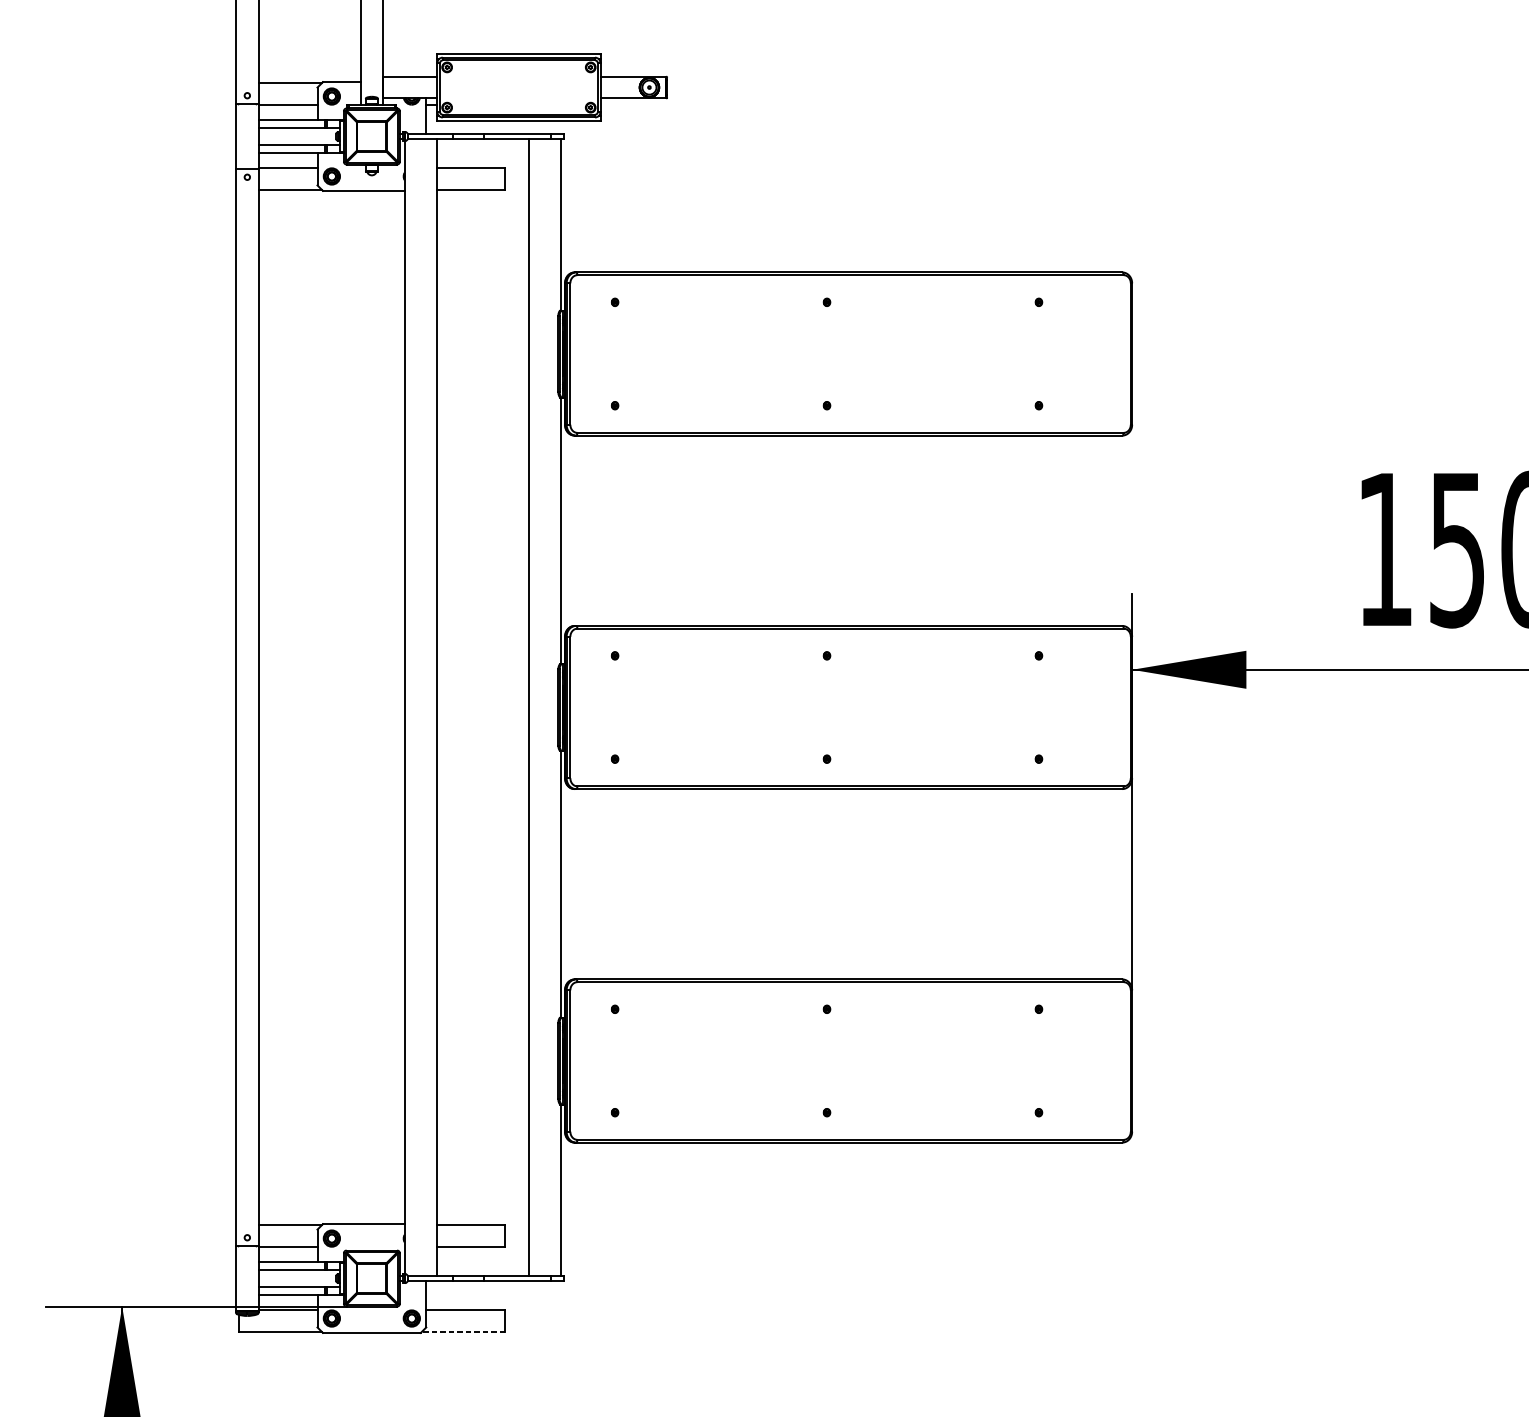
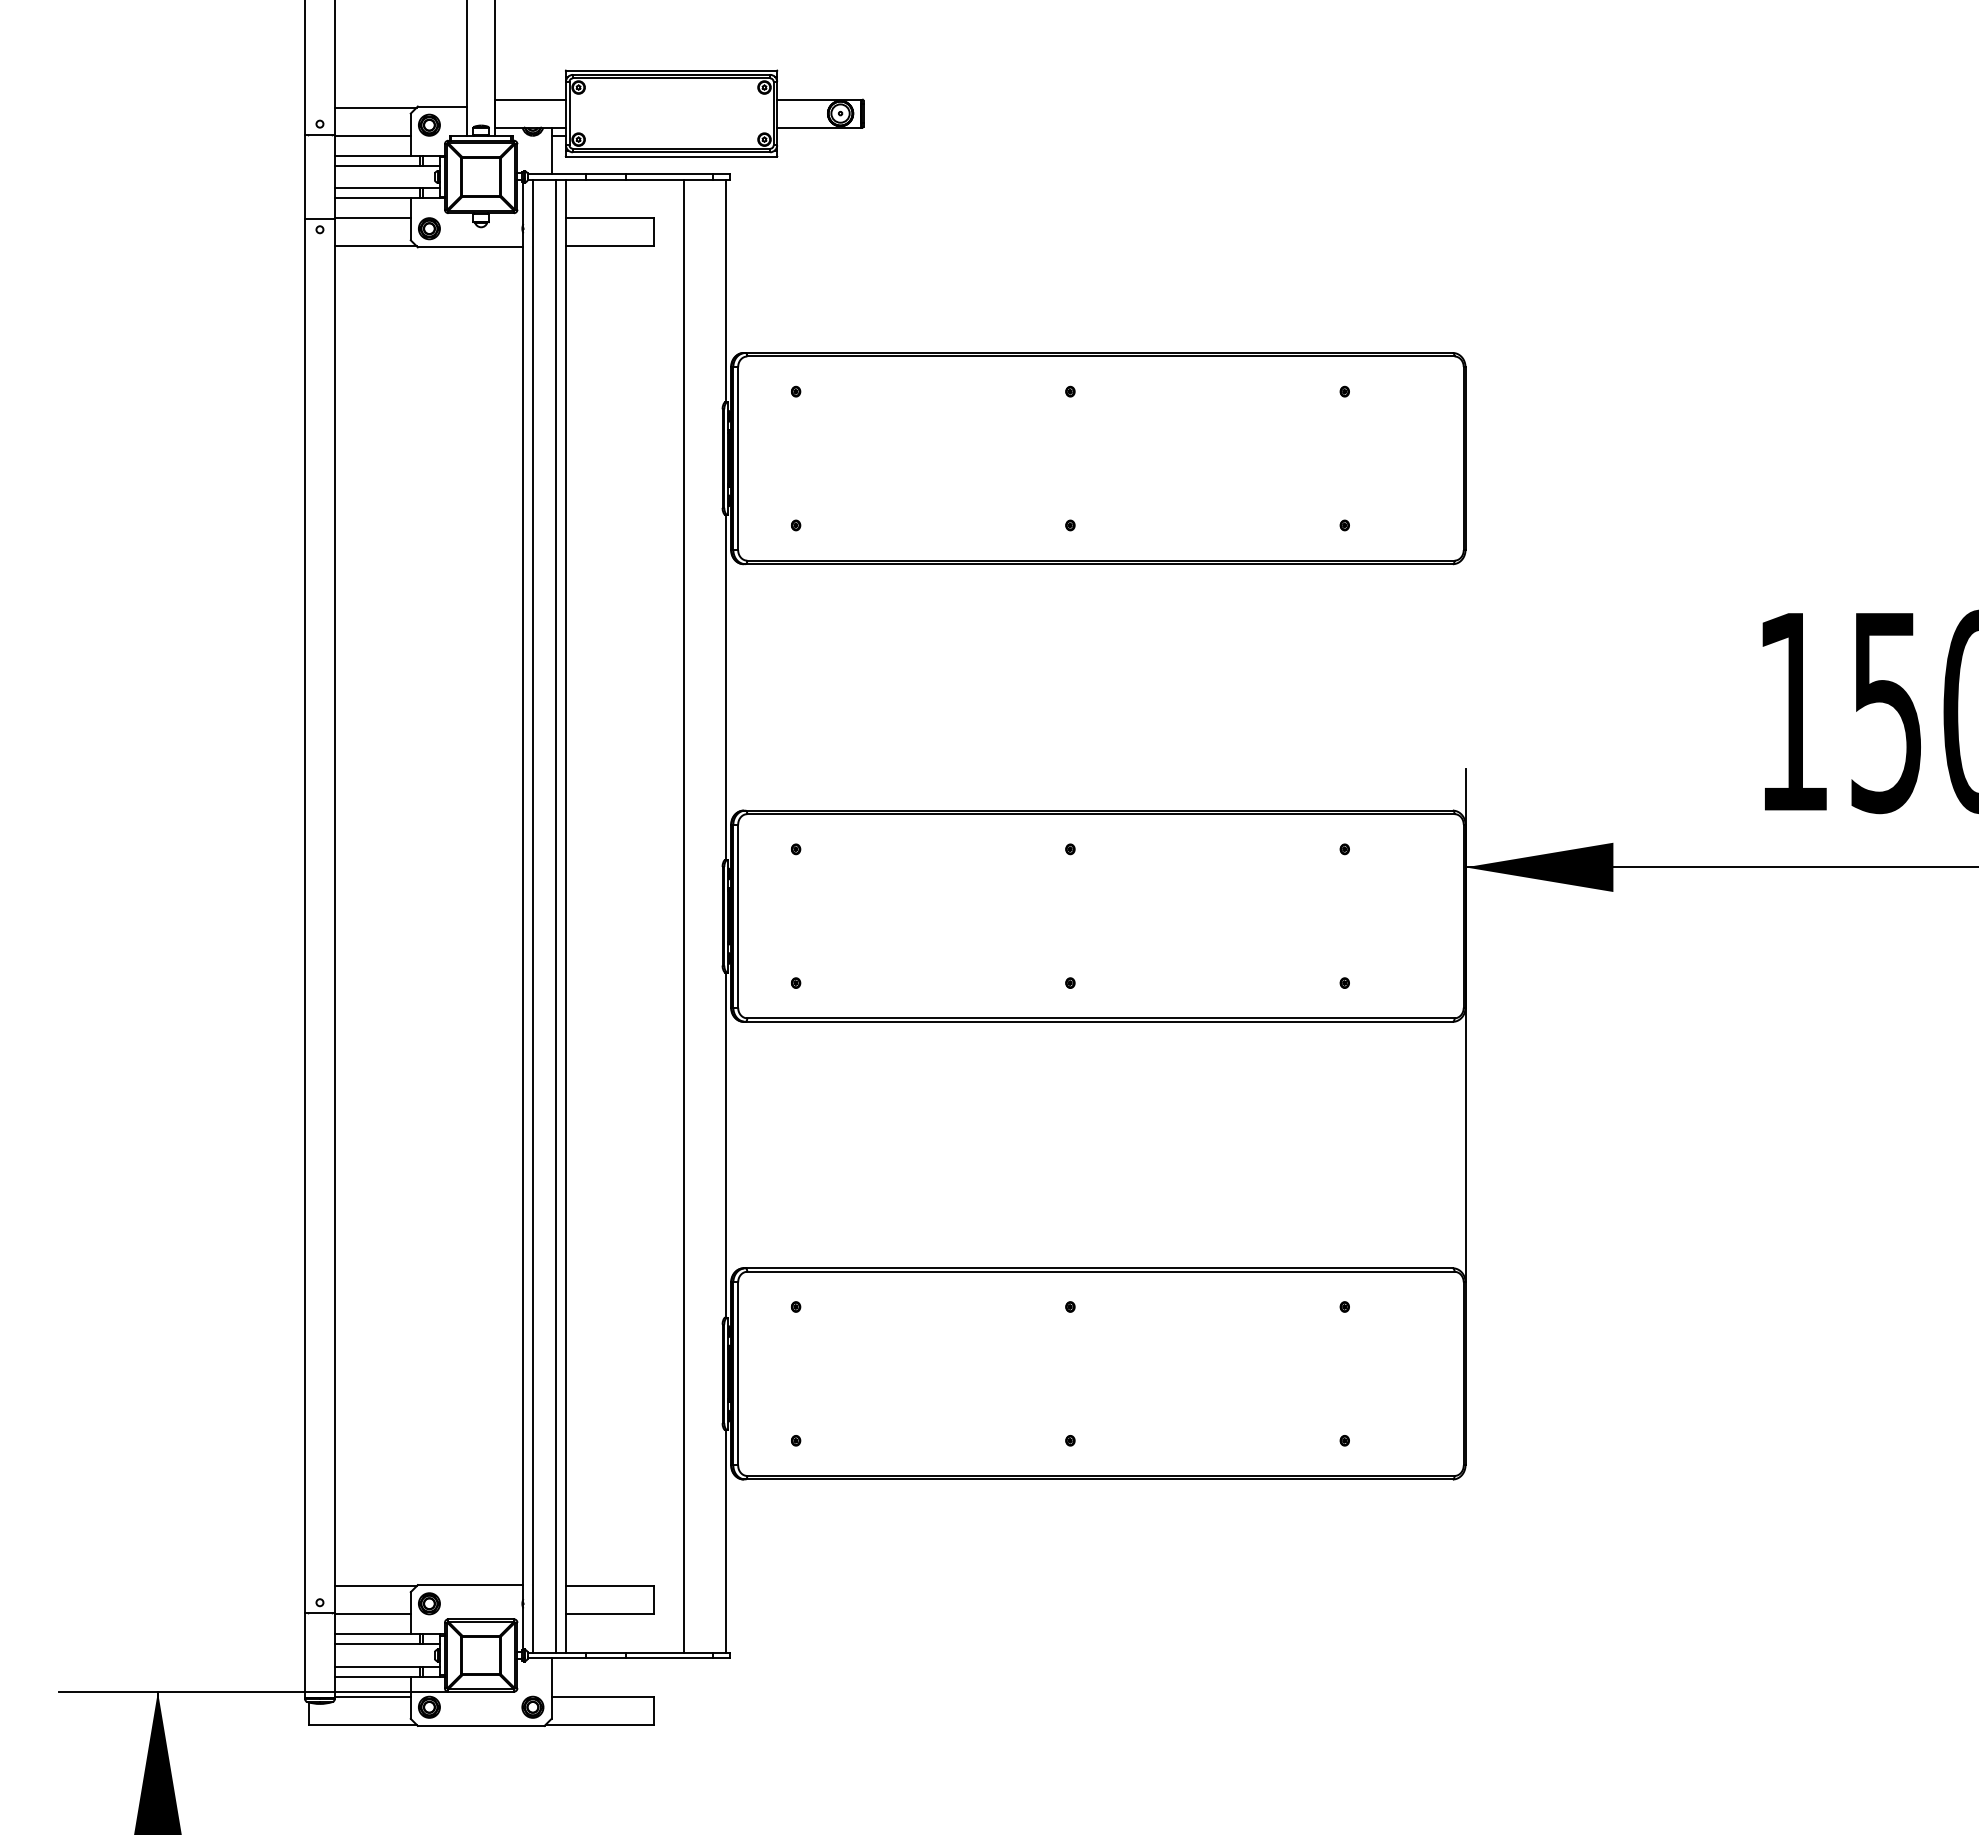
line: (412, 706) -> (533, 915), added
line: (429, 706) -> (555, 915), added
line: (463, 1331) -> (599, 1724), dashed -> solid

